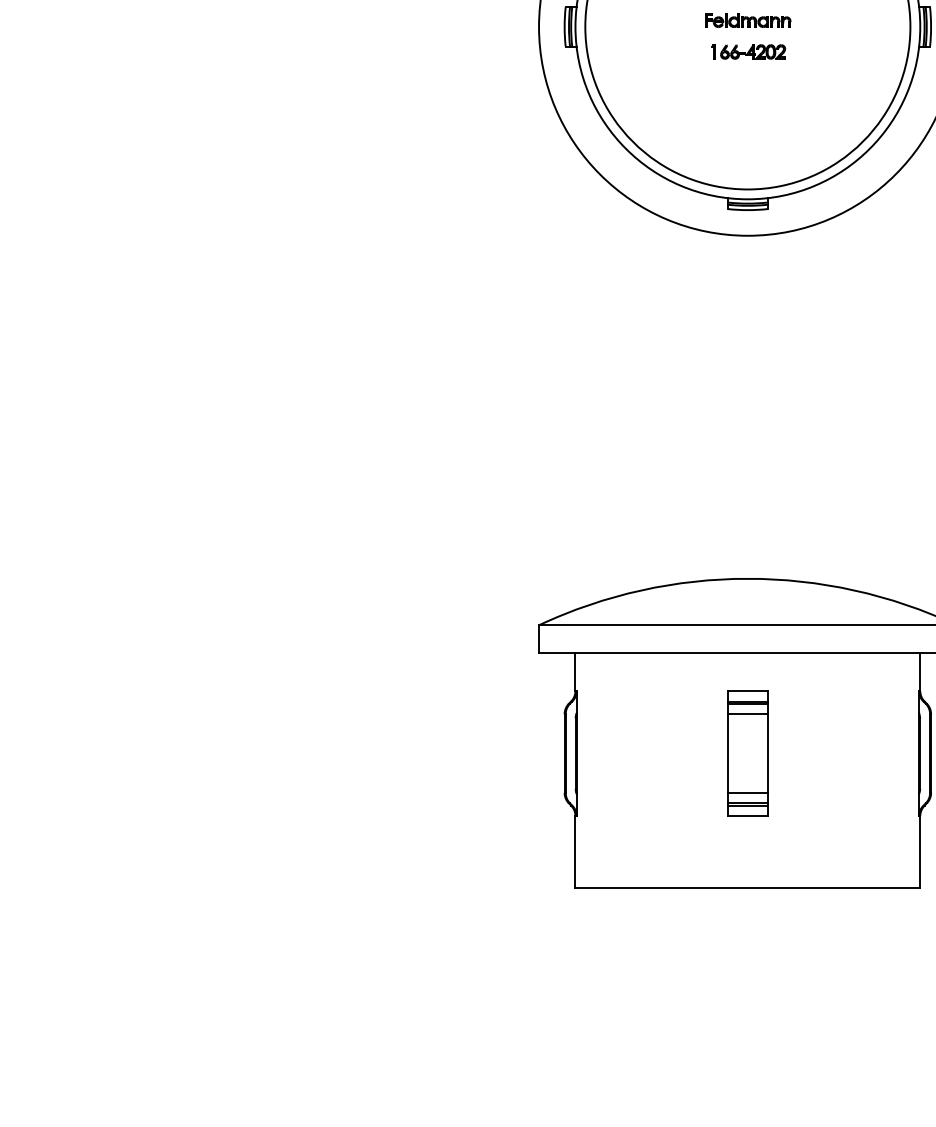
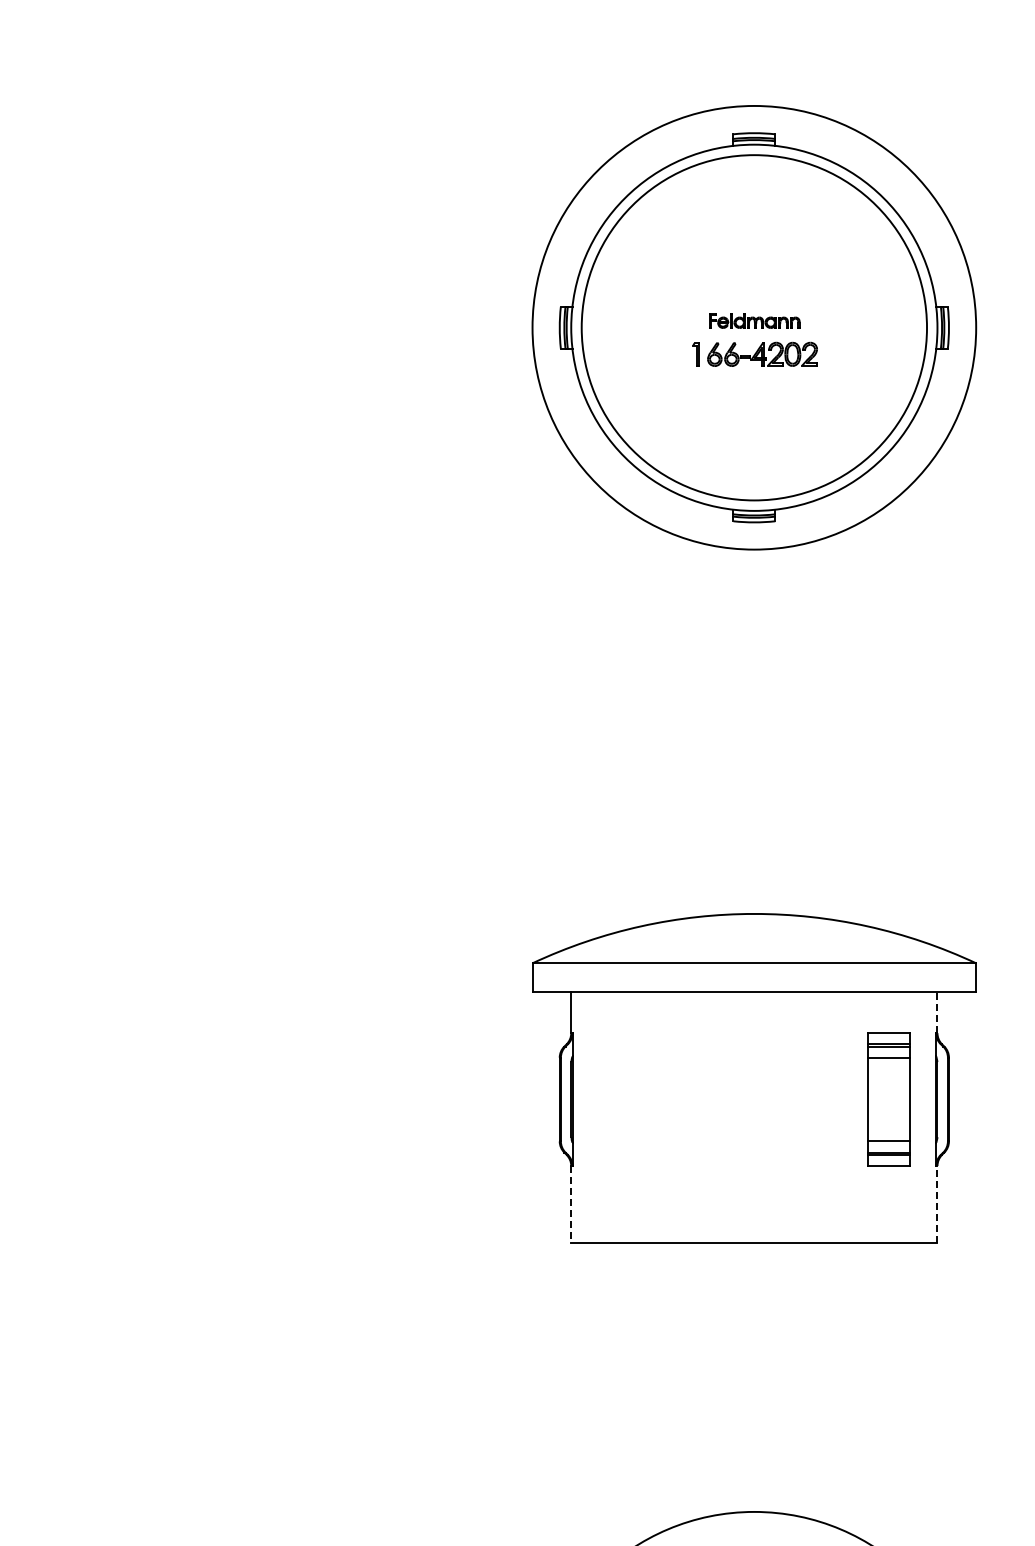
part: (748, 52) -> (755, 354), size x1.6
line: (920, 671) -> (937, 1012), solid -> dashed
part: (747, 753) -> (888, 1099), moved
line: (920, 851) -> (937, 1203), solid -> dashed
line: (575, 852) -> (571, 1204), solid -> dashed

